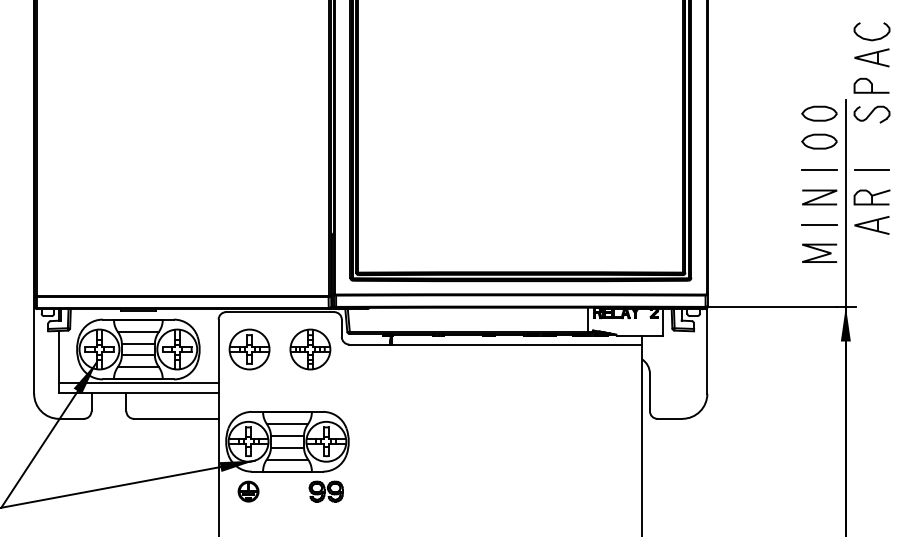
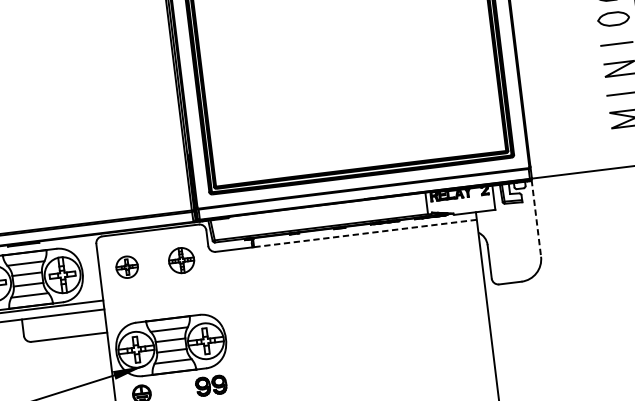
line: (516, 344) -> (365, 233), solid -> dashed
part: (249, 349) -> (127, 267), size x0.6
part: (310, 349) -> (181, 260), size x0.7
line: (707, 350) -> (536, 217), solid -> dashed

